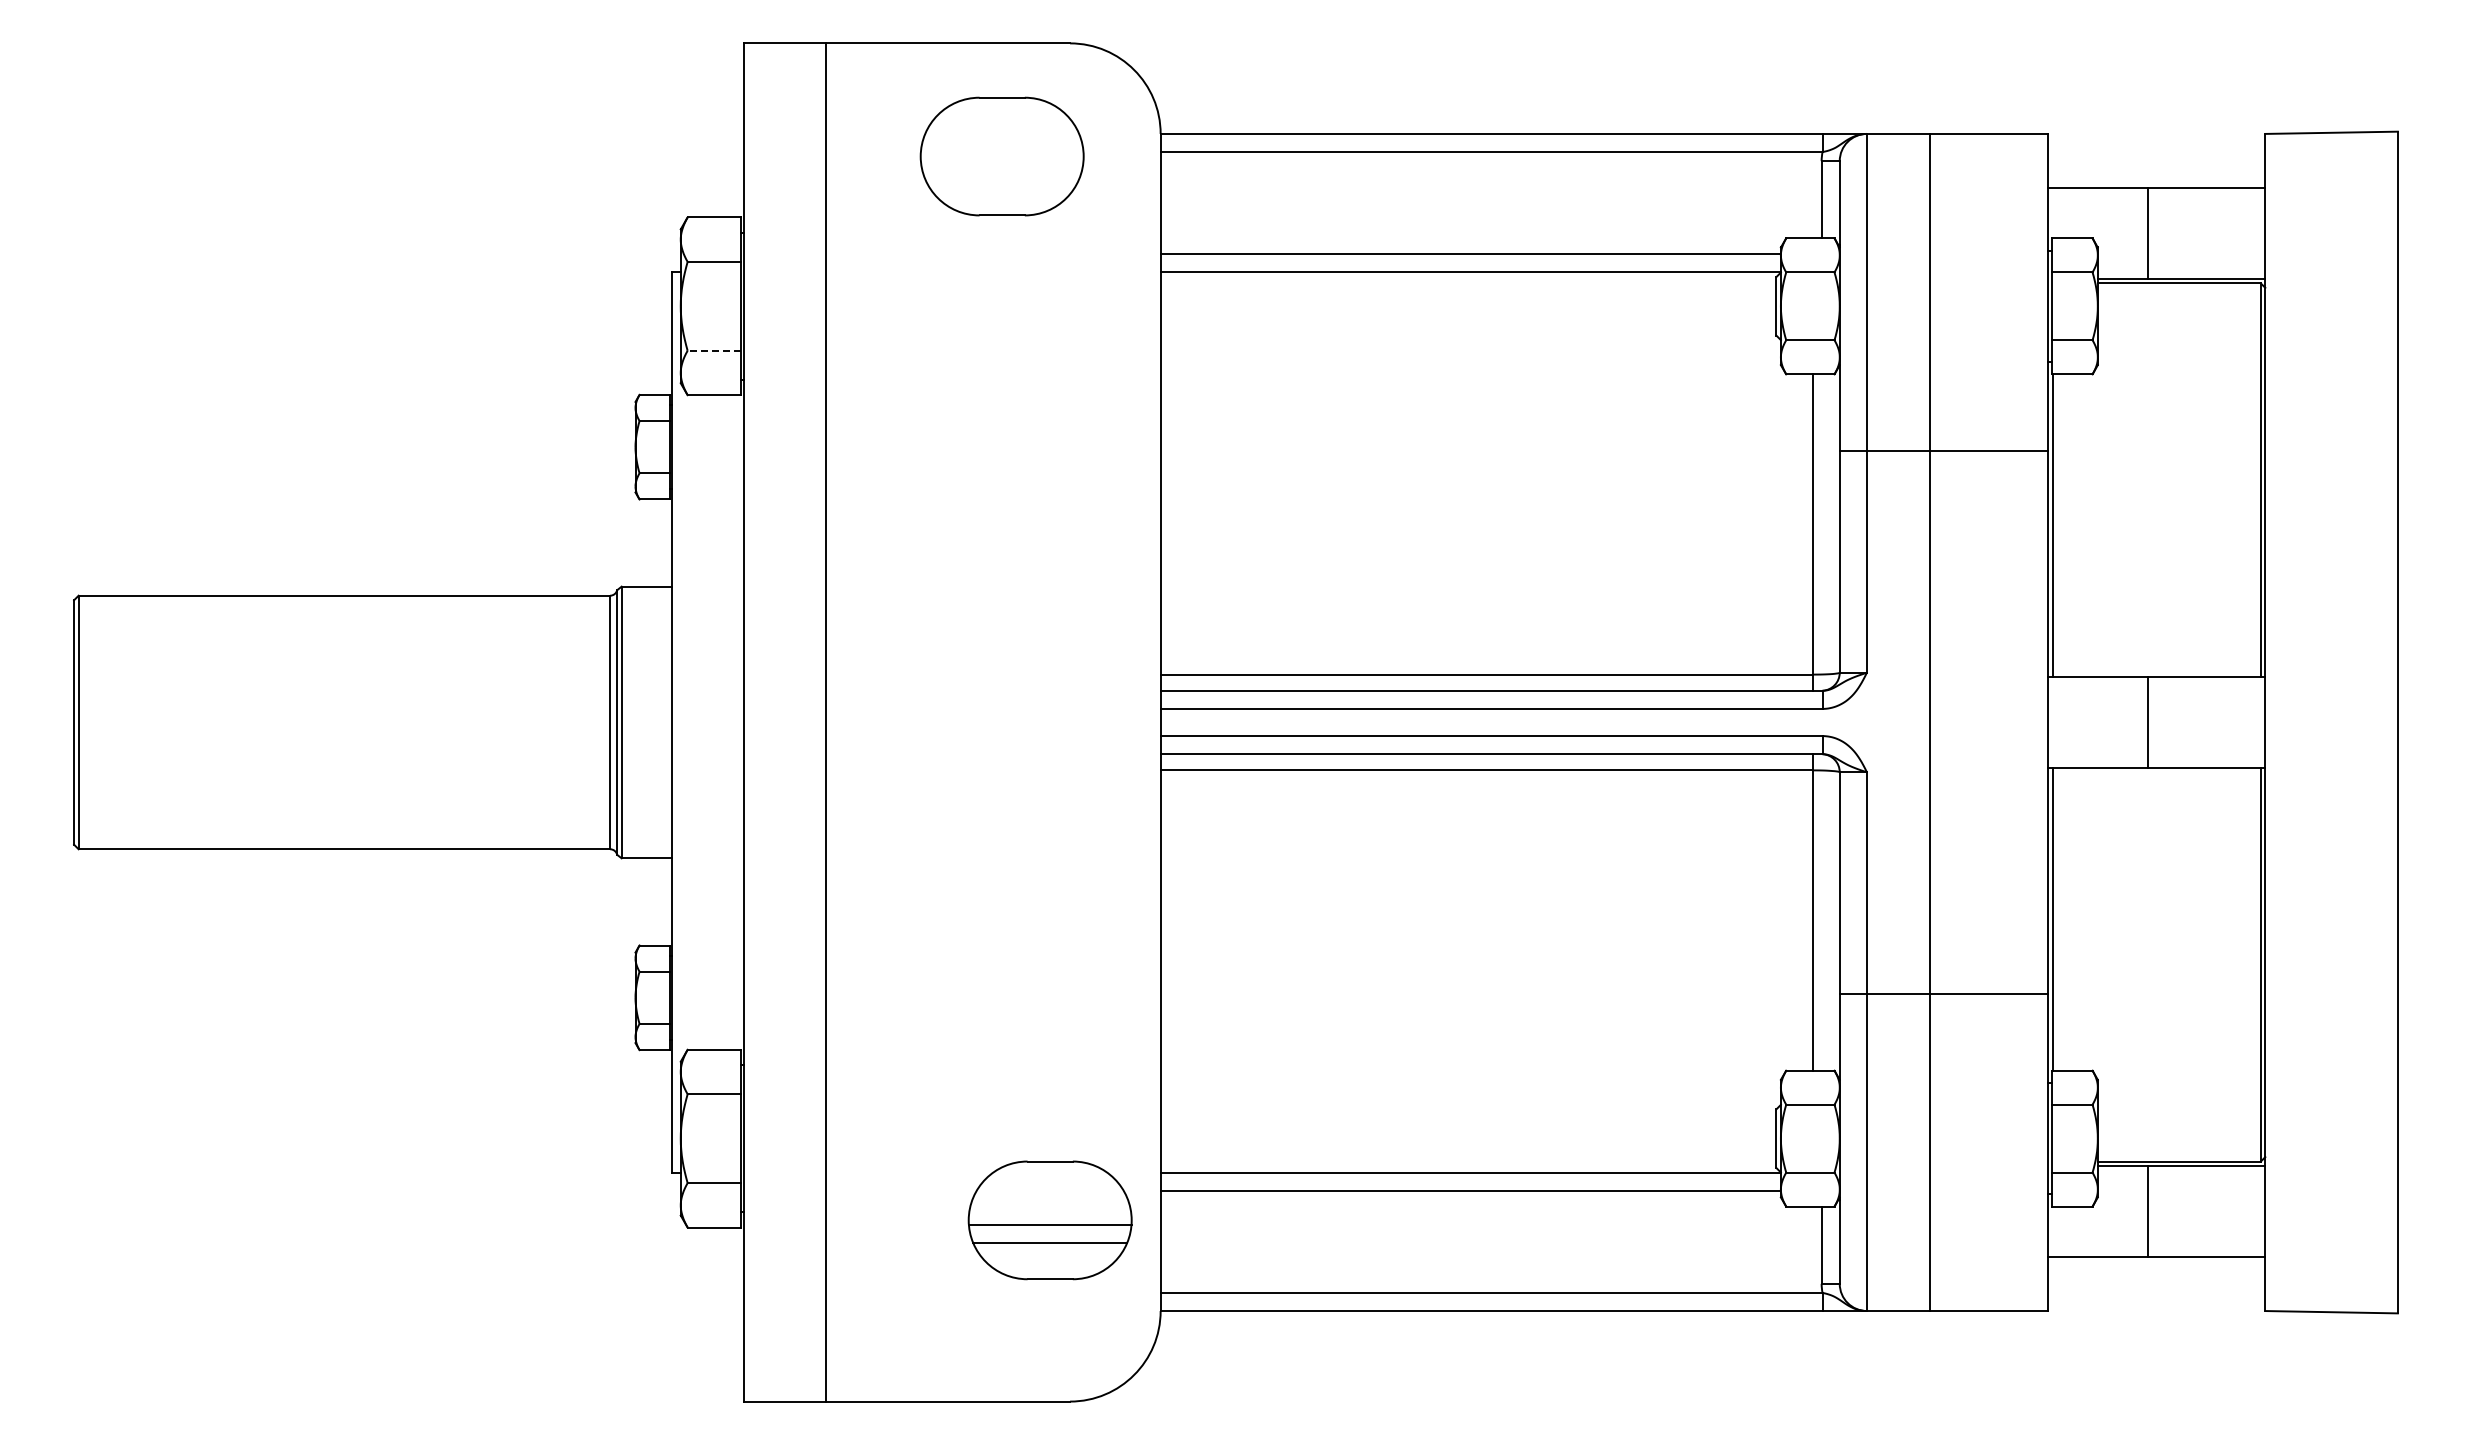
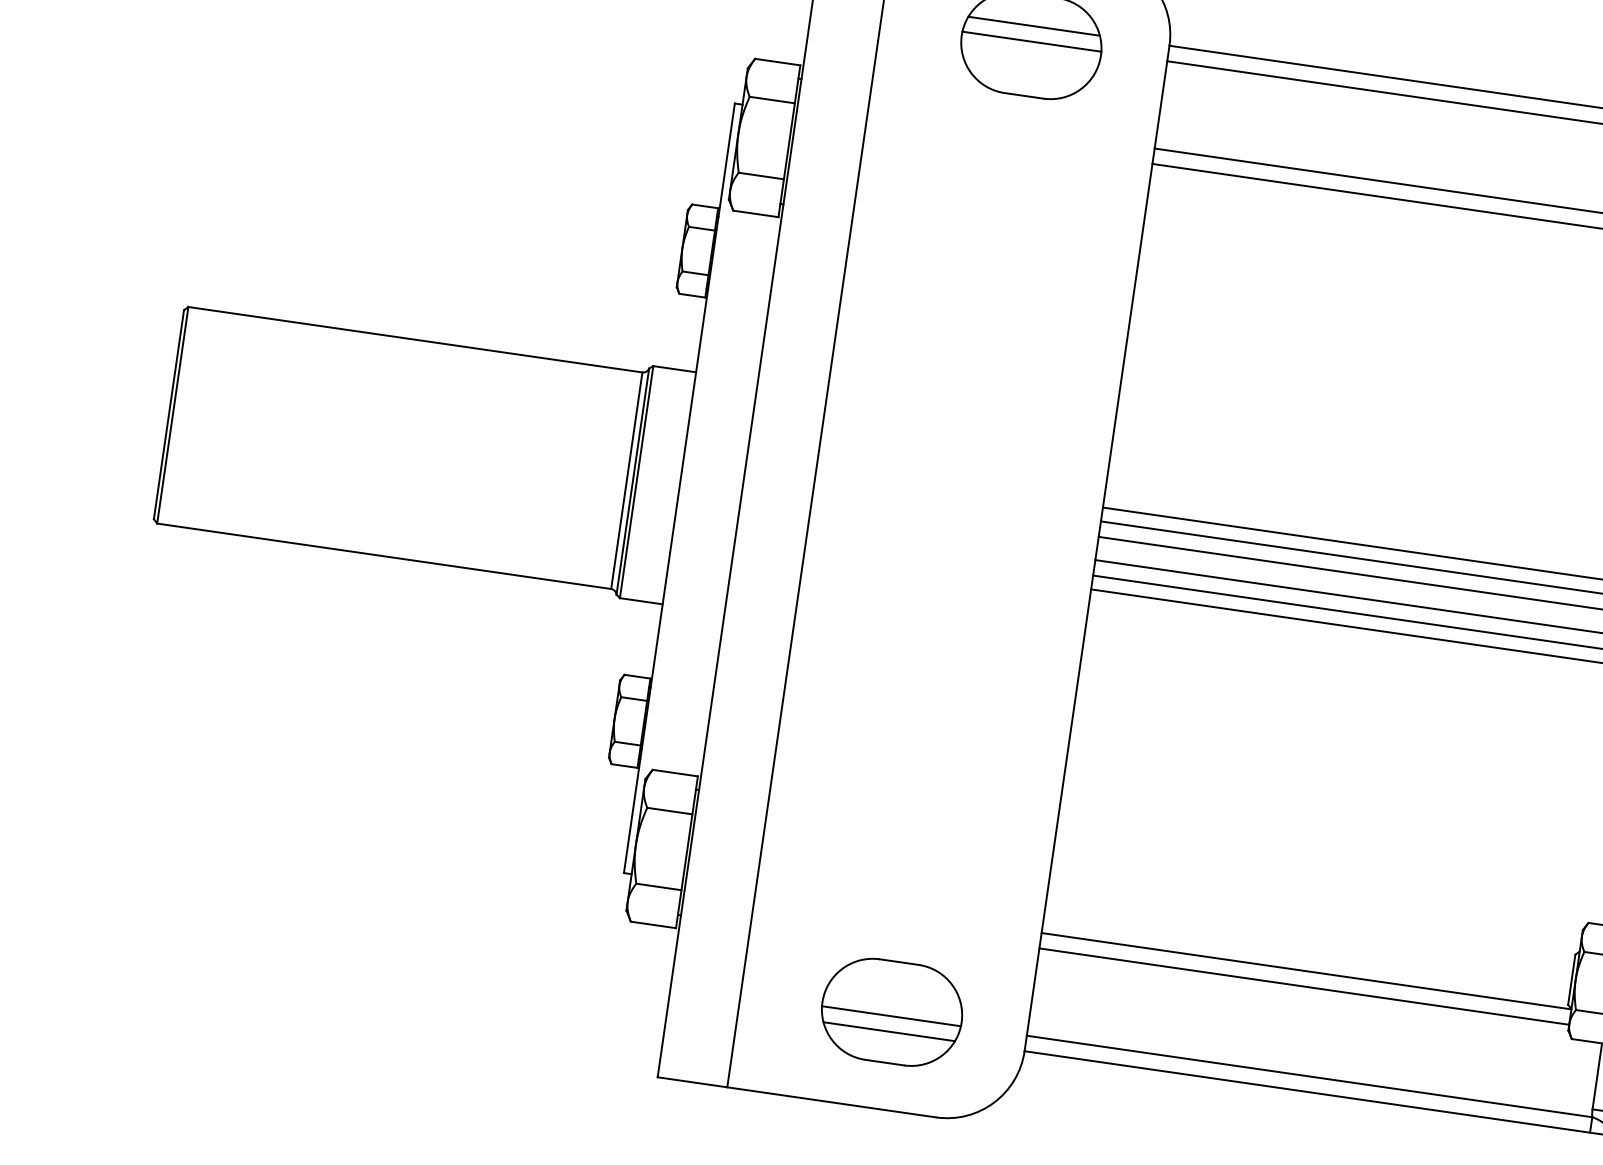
line: (1002, 133) -> (1034, 25), added
line: (1001, 152) -> (1031, 42), added
line: (713, 350) -> (760, 175), dashed -> solid
part: (1049, 1220) -> (891, 1012), moved

